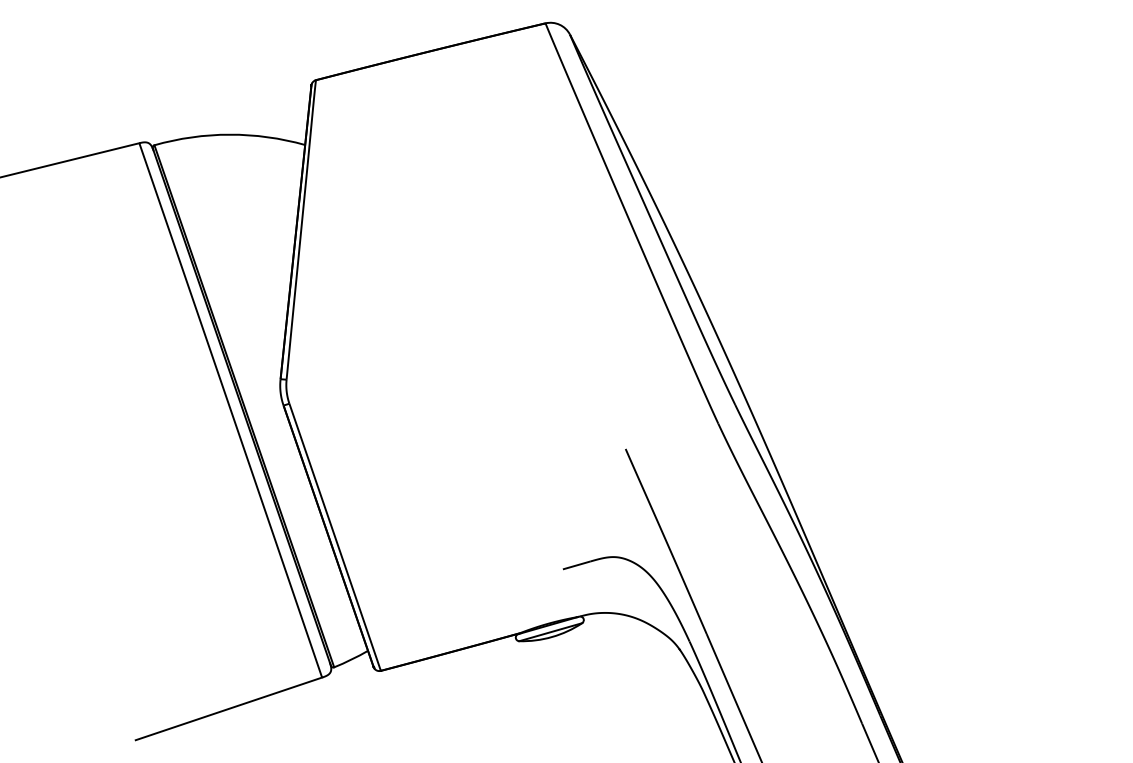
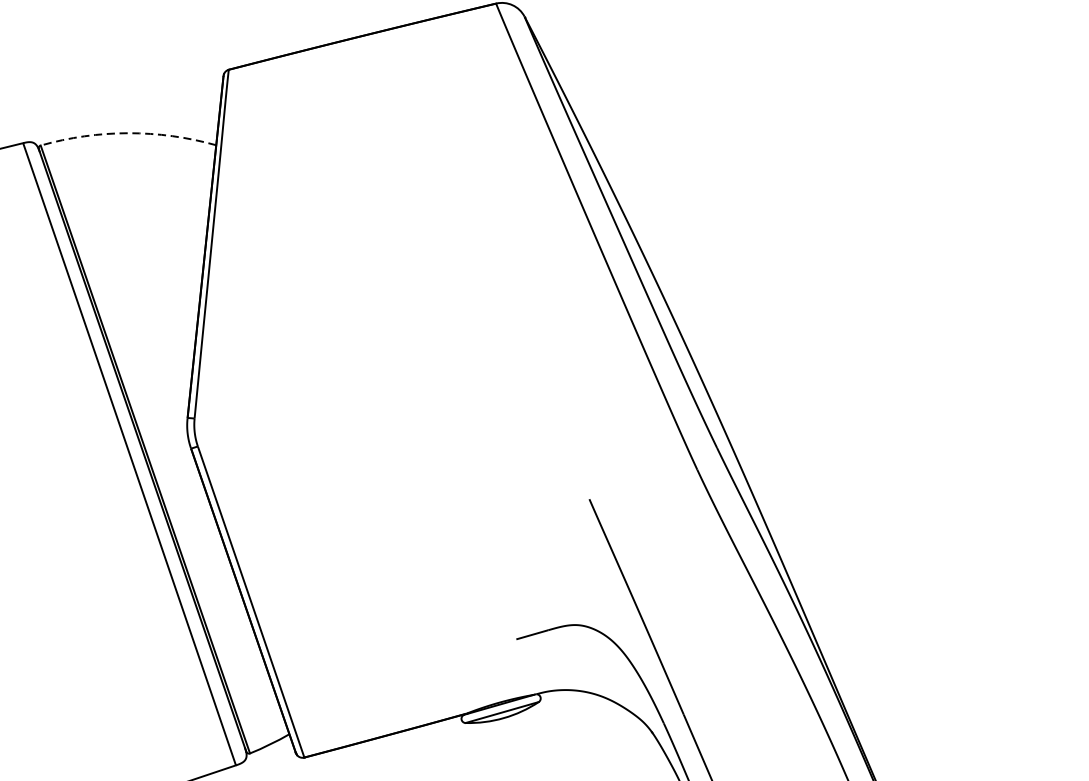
arc: (229, 134) -> (128, 133), solid -> dashed

